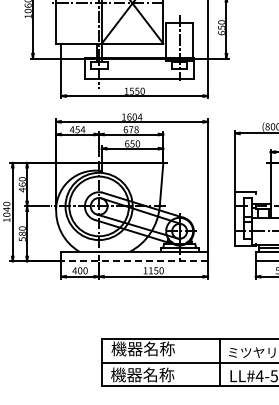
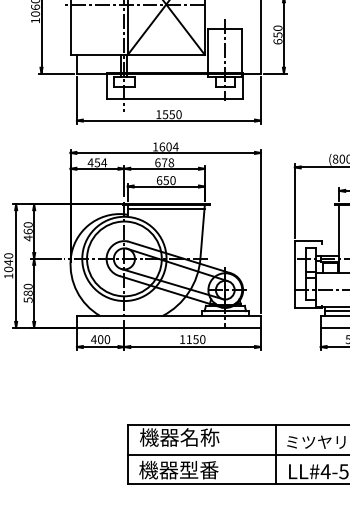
line: (132, 166) -> (166, 208), added
line: (134, 261) -> (168, 327), dashed -> solid
text: (158, 374) -> (198, 469), 機器名称 -> 機器型番

